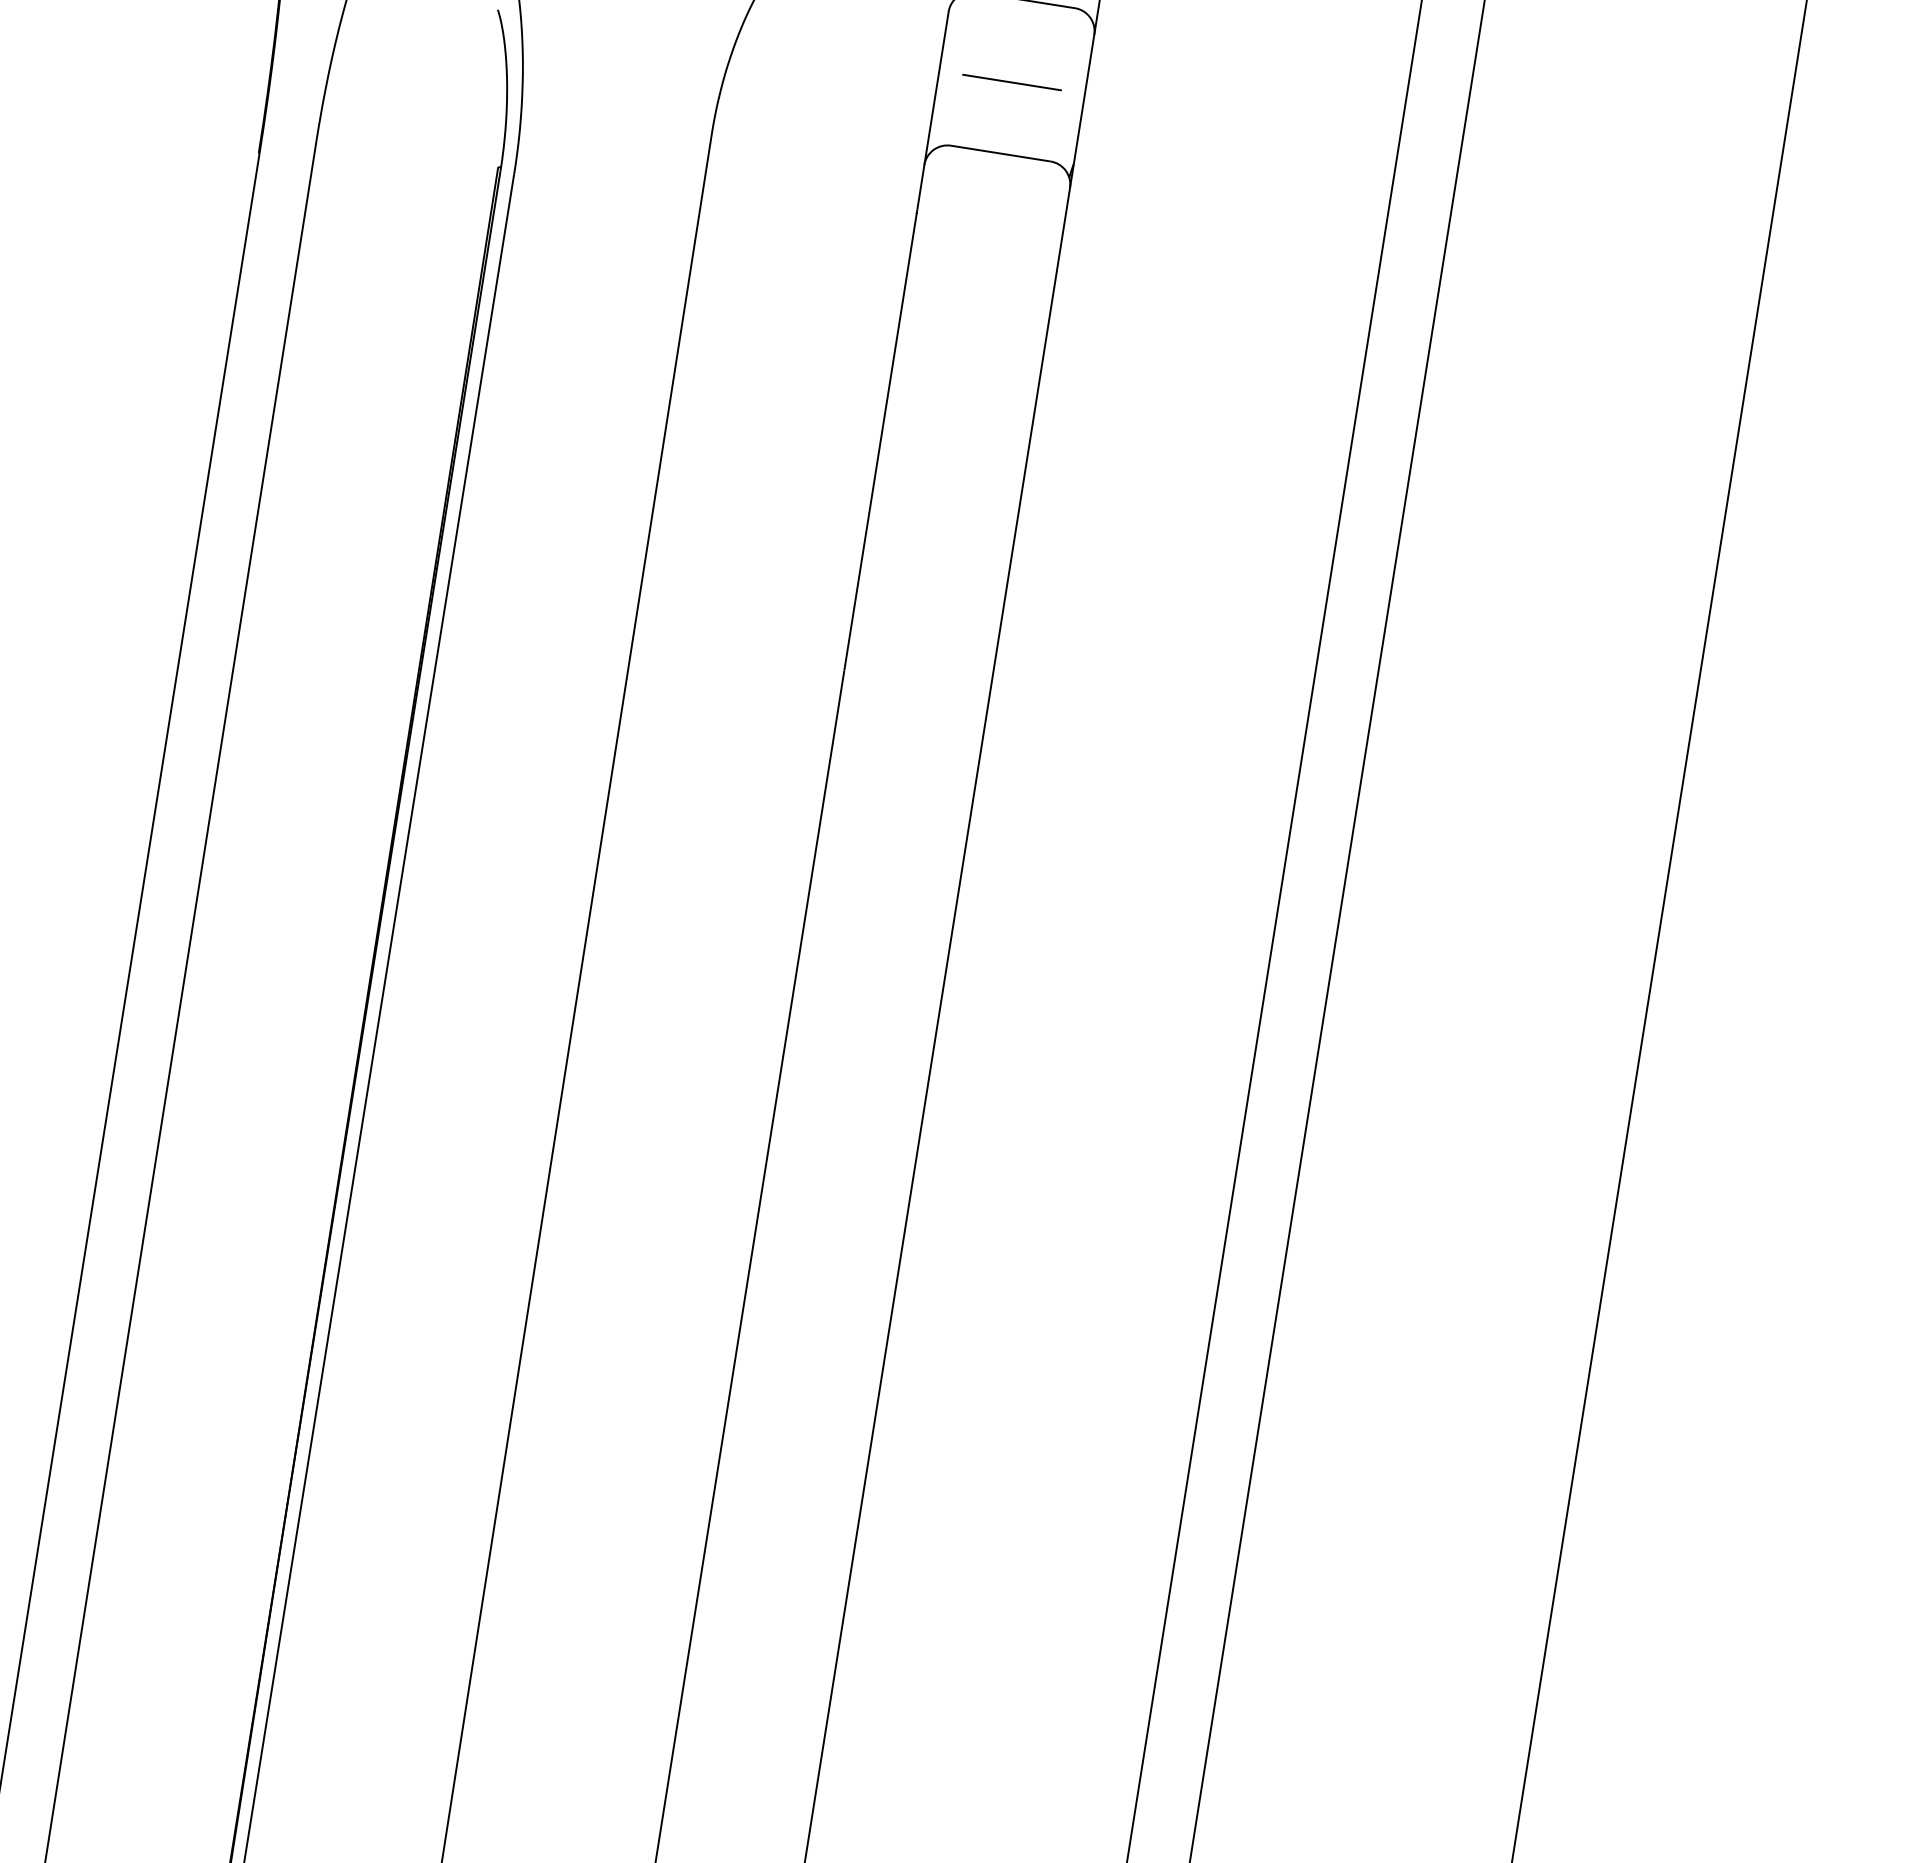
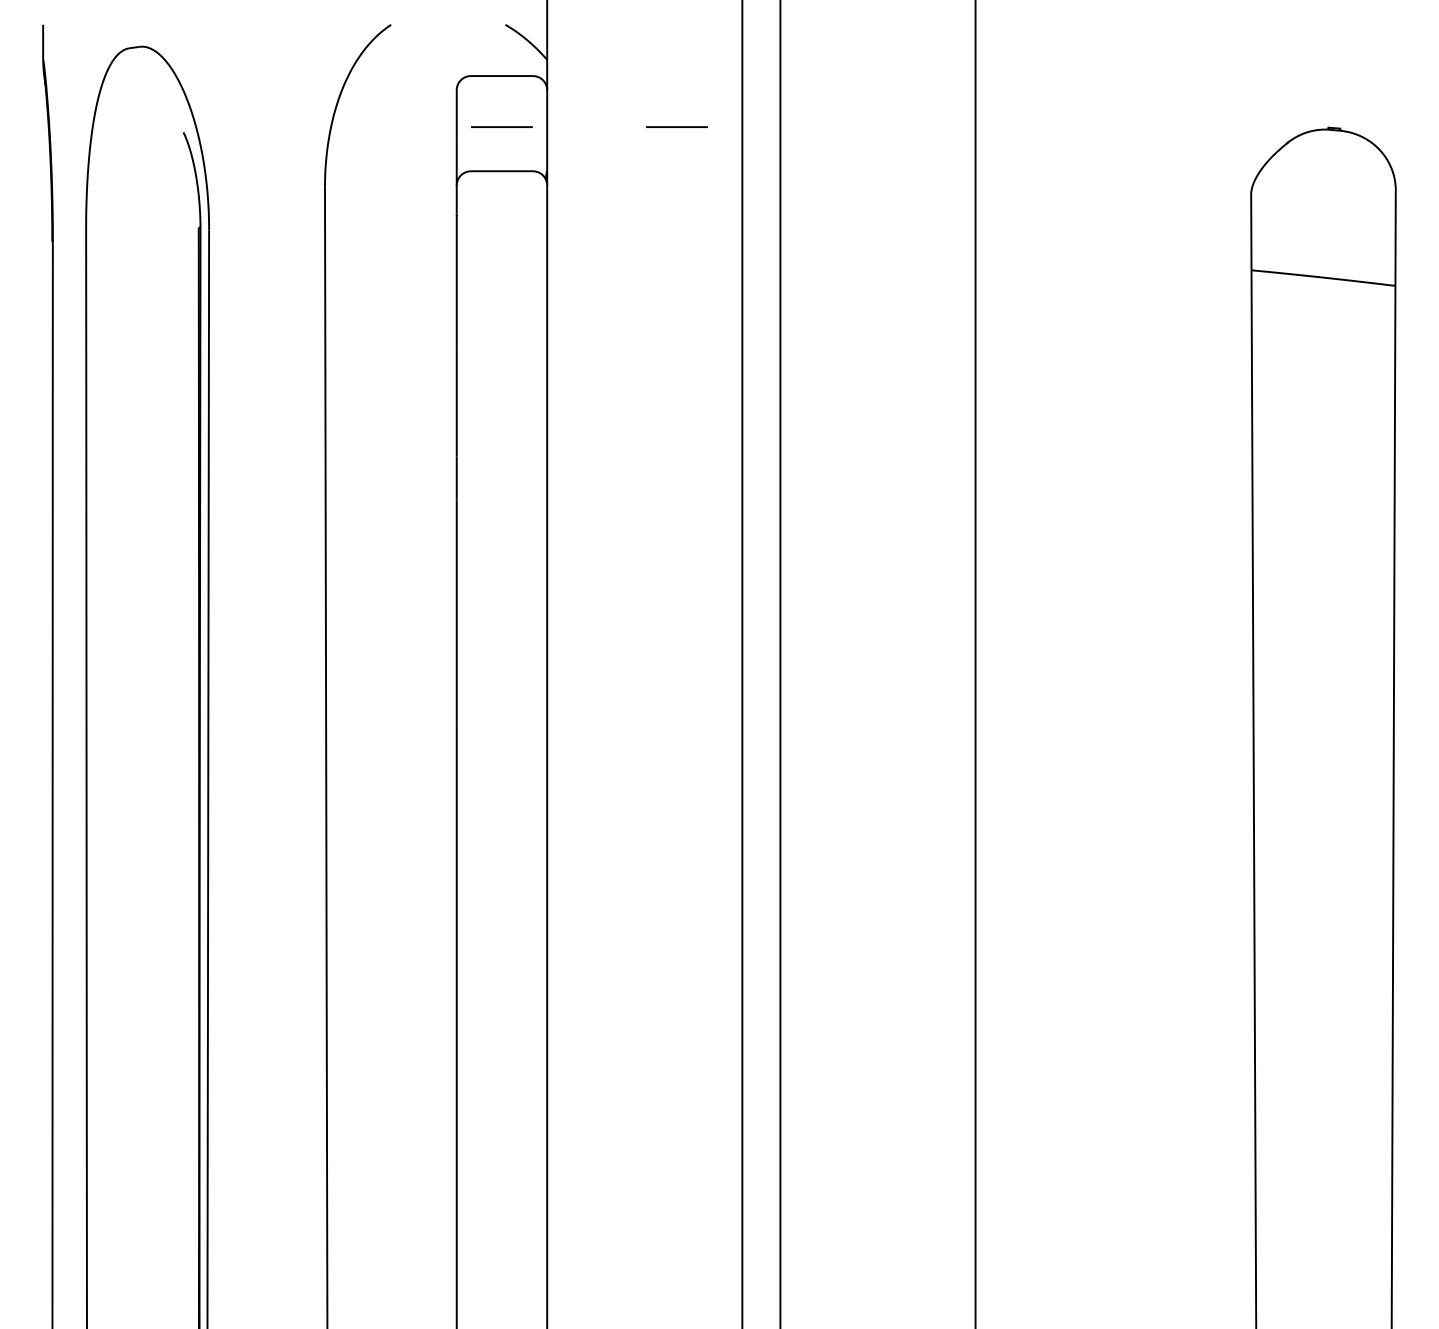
line: (1293, 126) -> (676, 126), added

